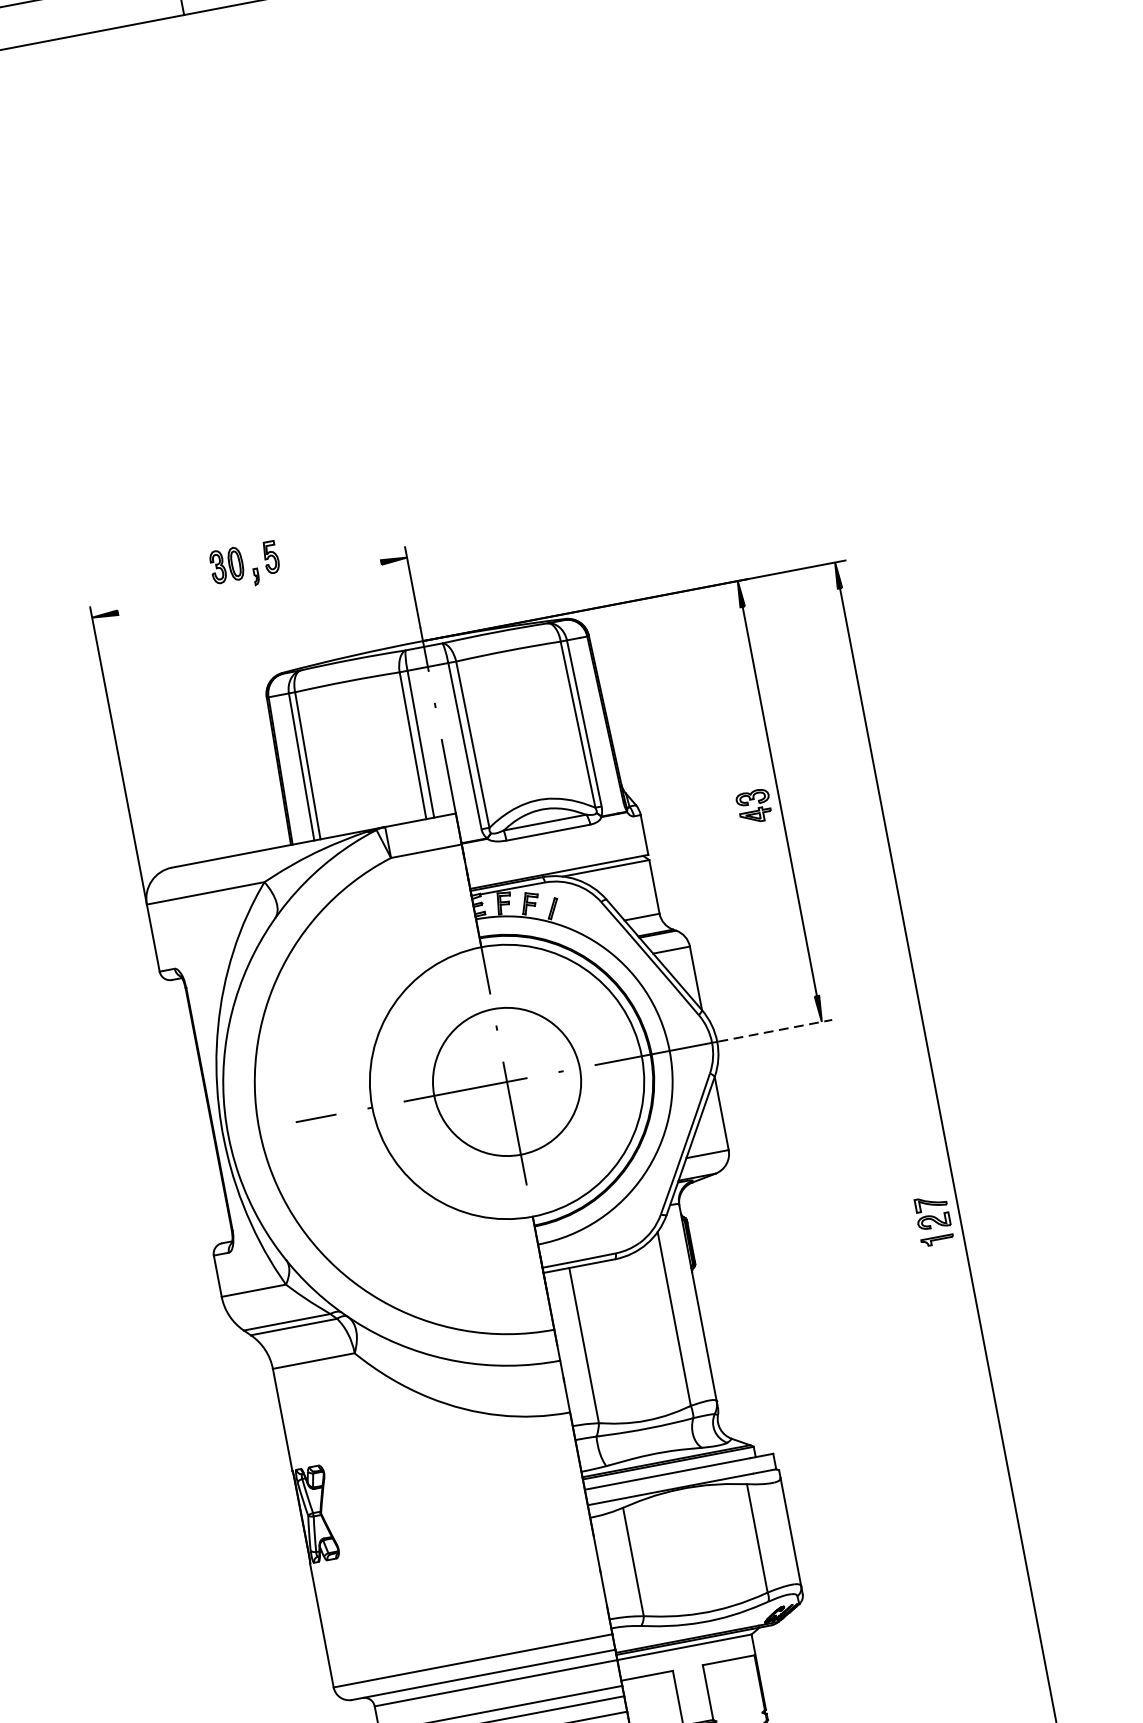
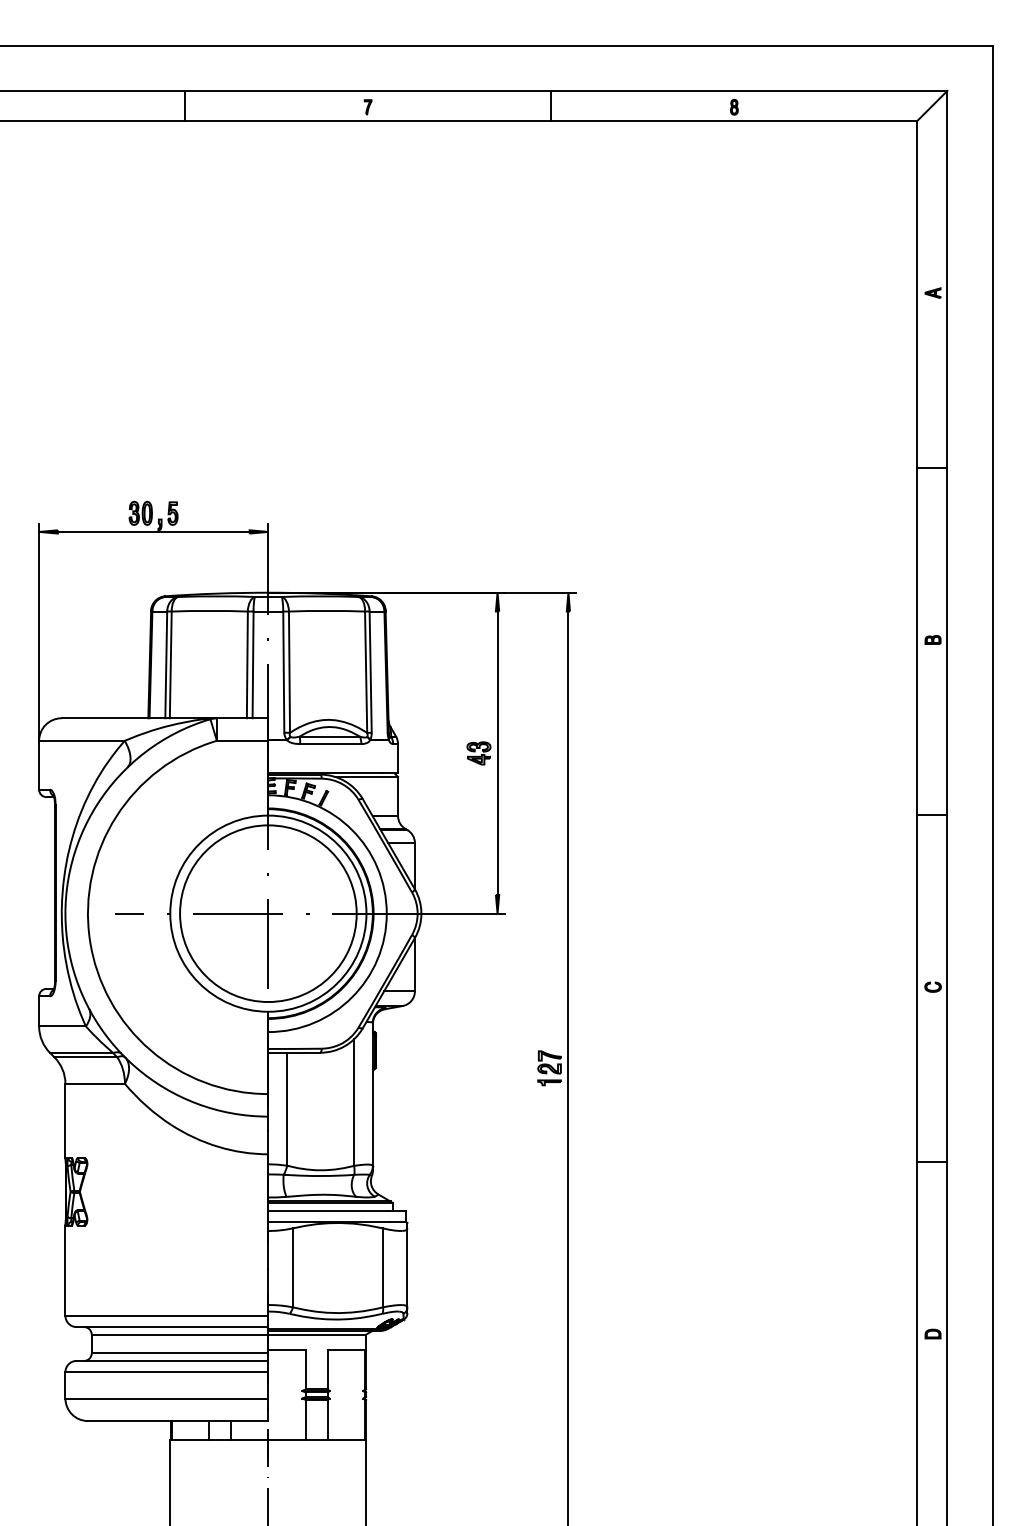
line: (249, 587) -> (153, 531), added
line: (776, 1030) -> (464, 913), dashed -> solid
circle: (507, 1081) -> (268, 913), size x1.67

